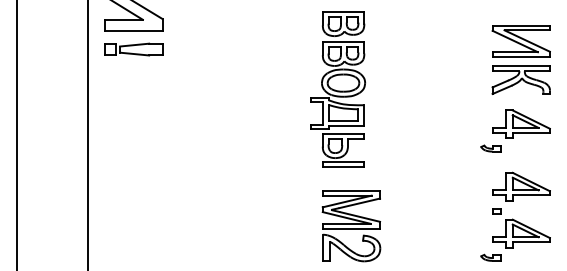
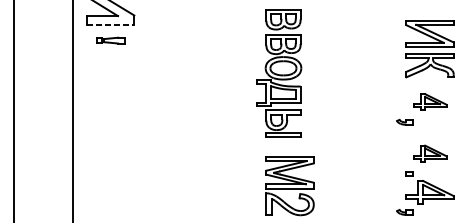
line: (133, 30) -> (110, 24), solid -> dashed
part: (133, 49) -> (110, 40), size x0.6
part: (521, 123) -> (430, 101), size x0.7
part: (521, 186) -> (430, 153), size x0.7

